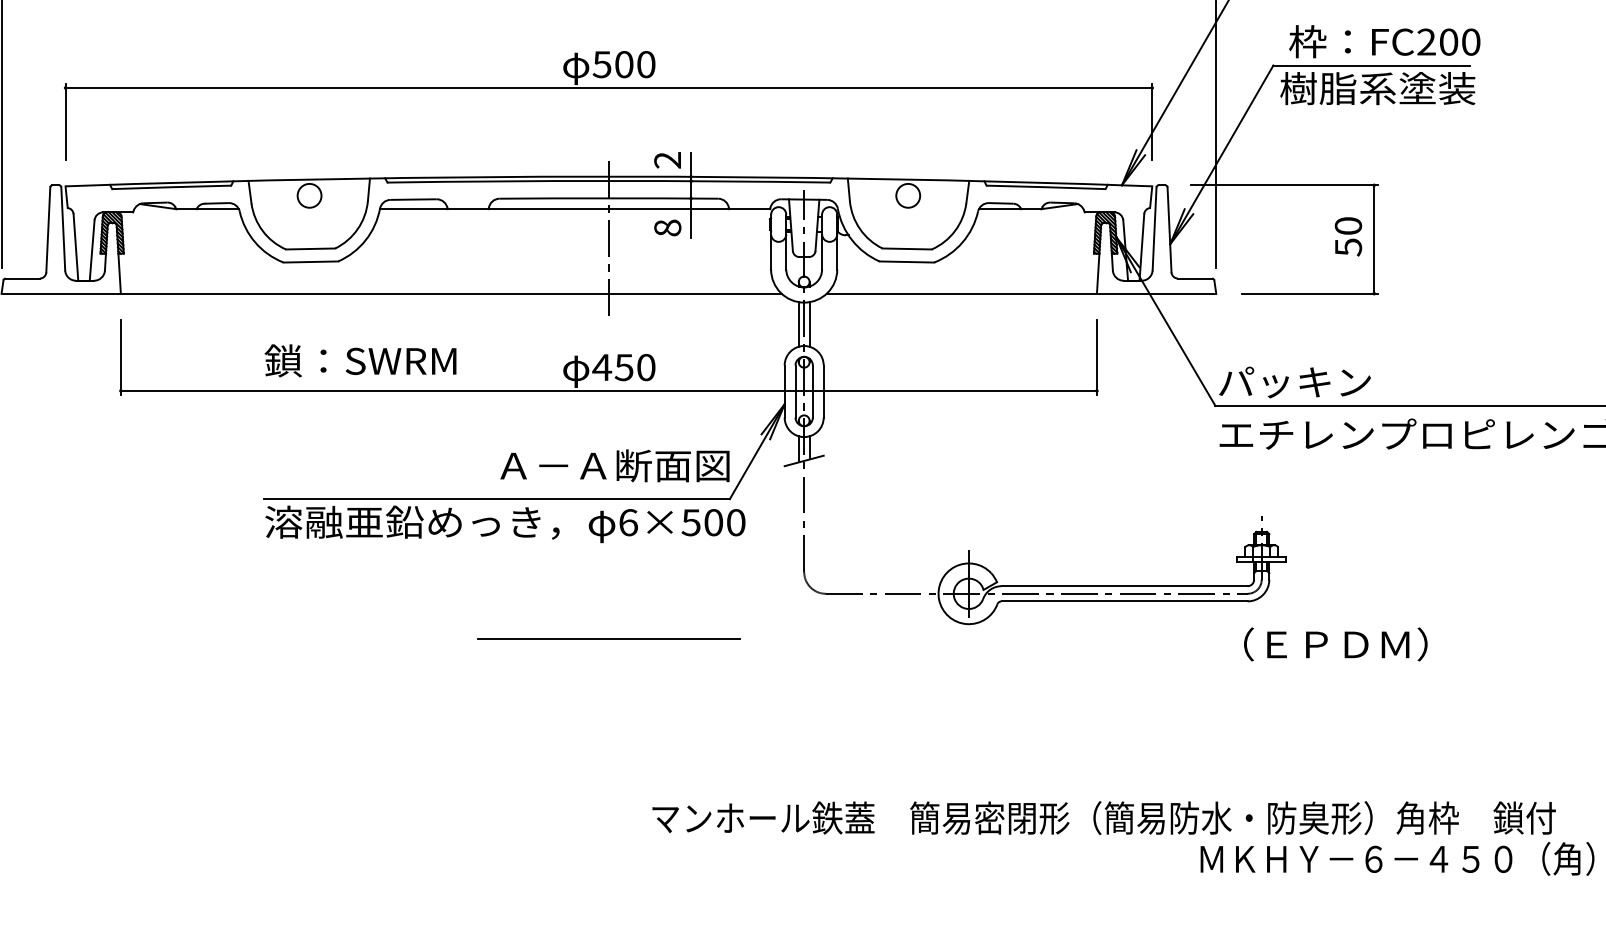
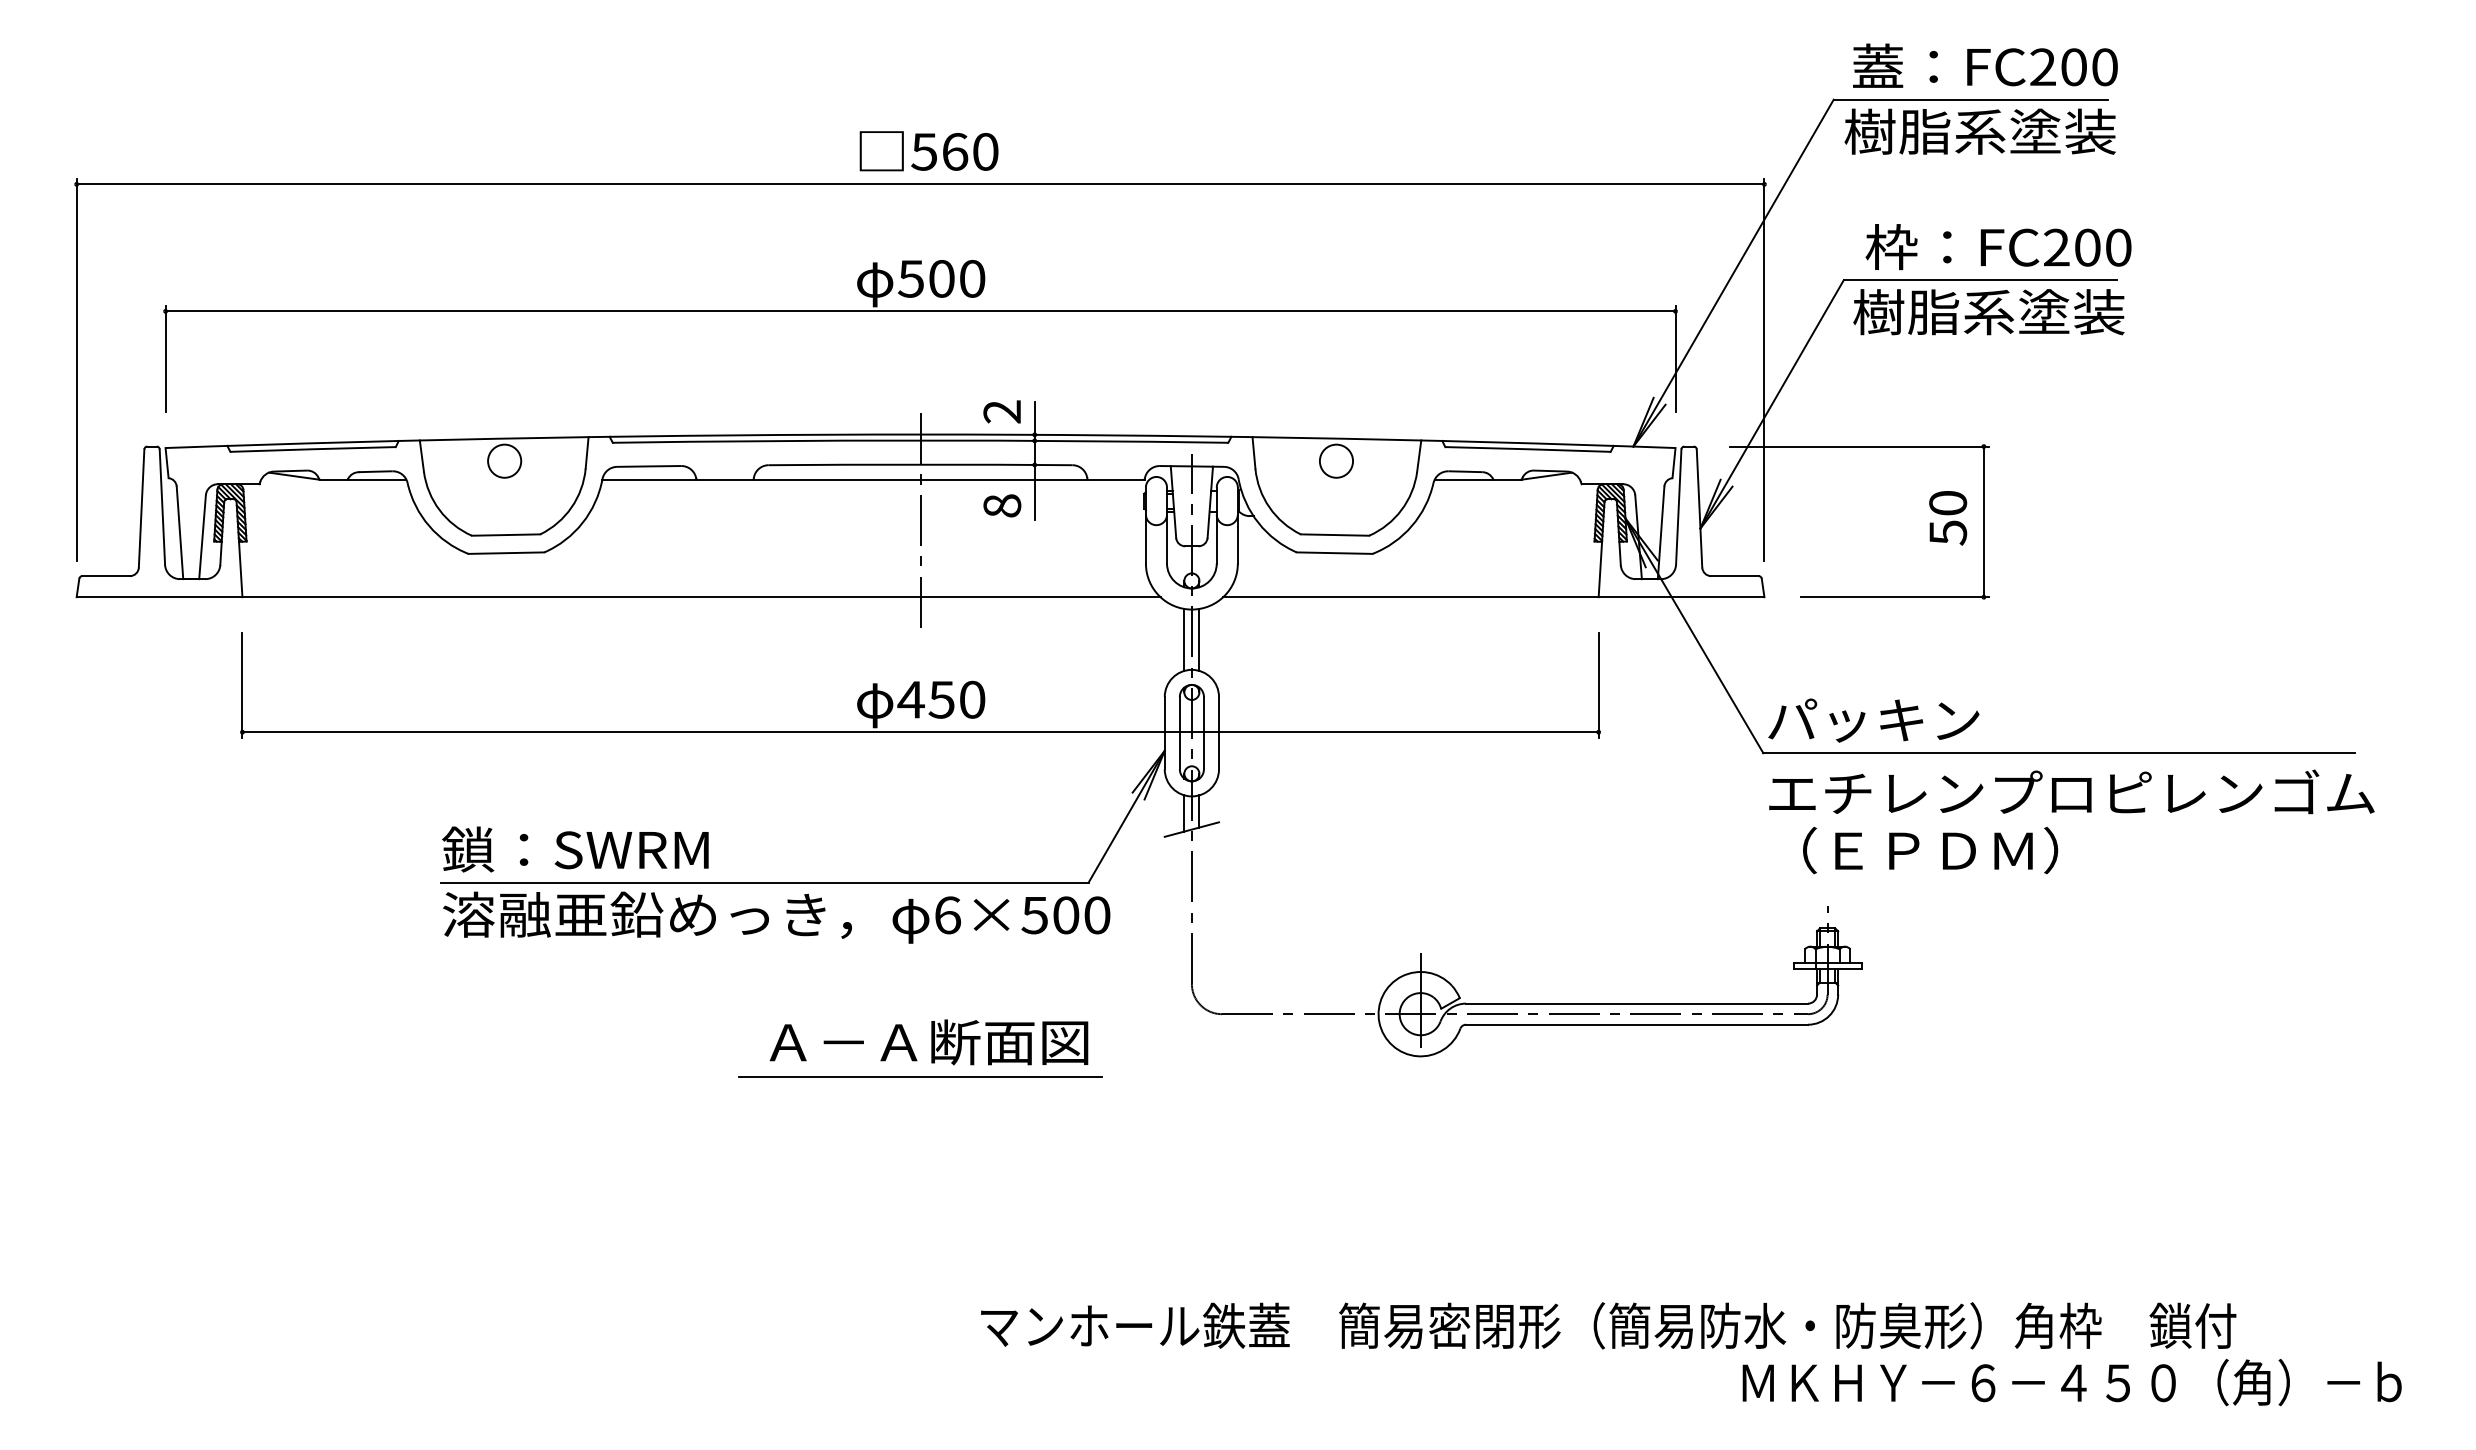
text: (360, 360) -> (575, 849), moved
text: (614, 465) -> (928, 1042), moved
text: (1335, 644) -> (1930, 850), moved

